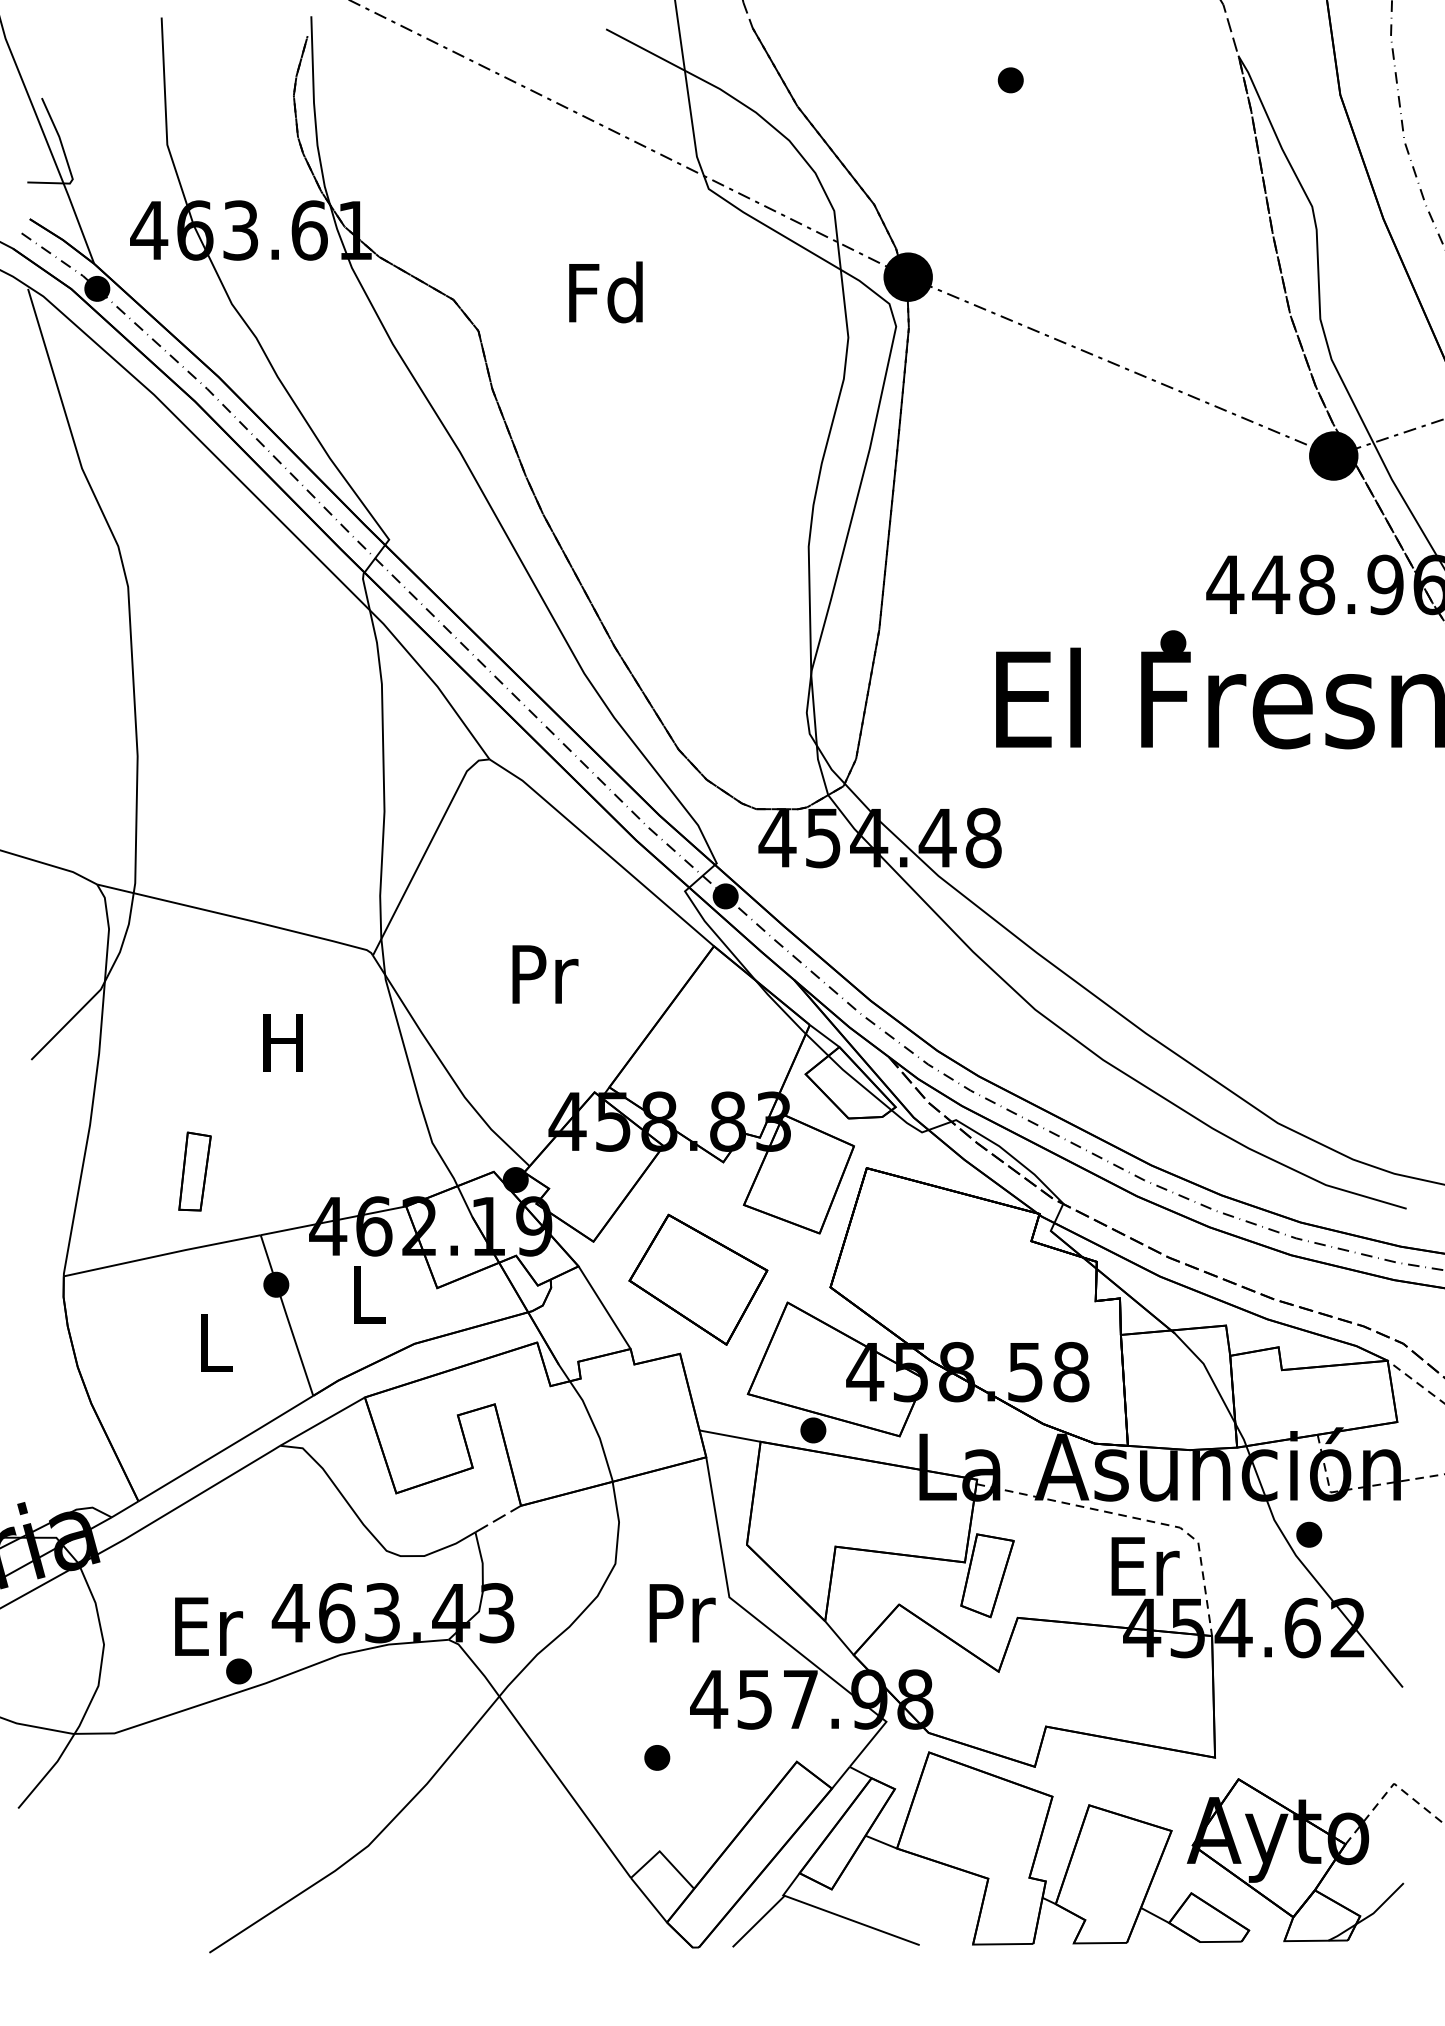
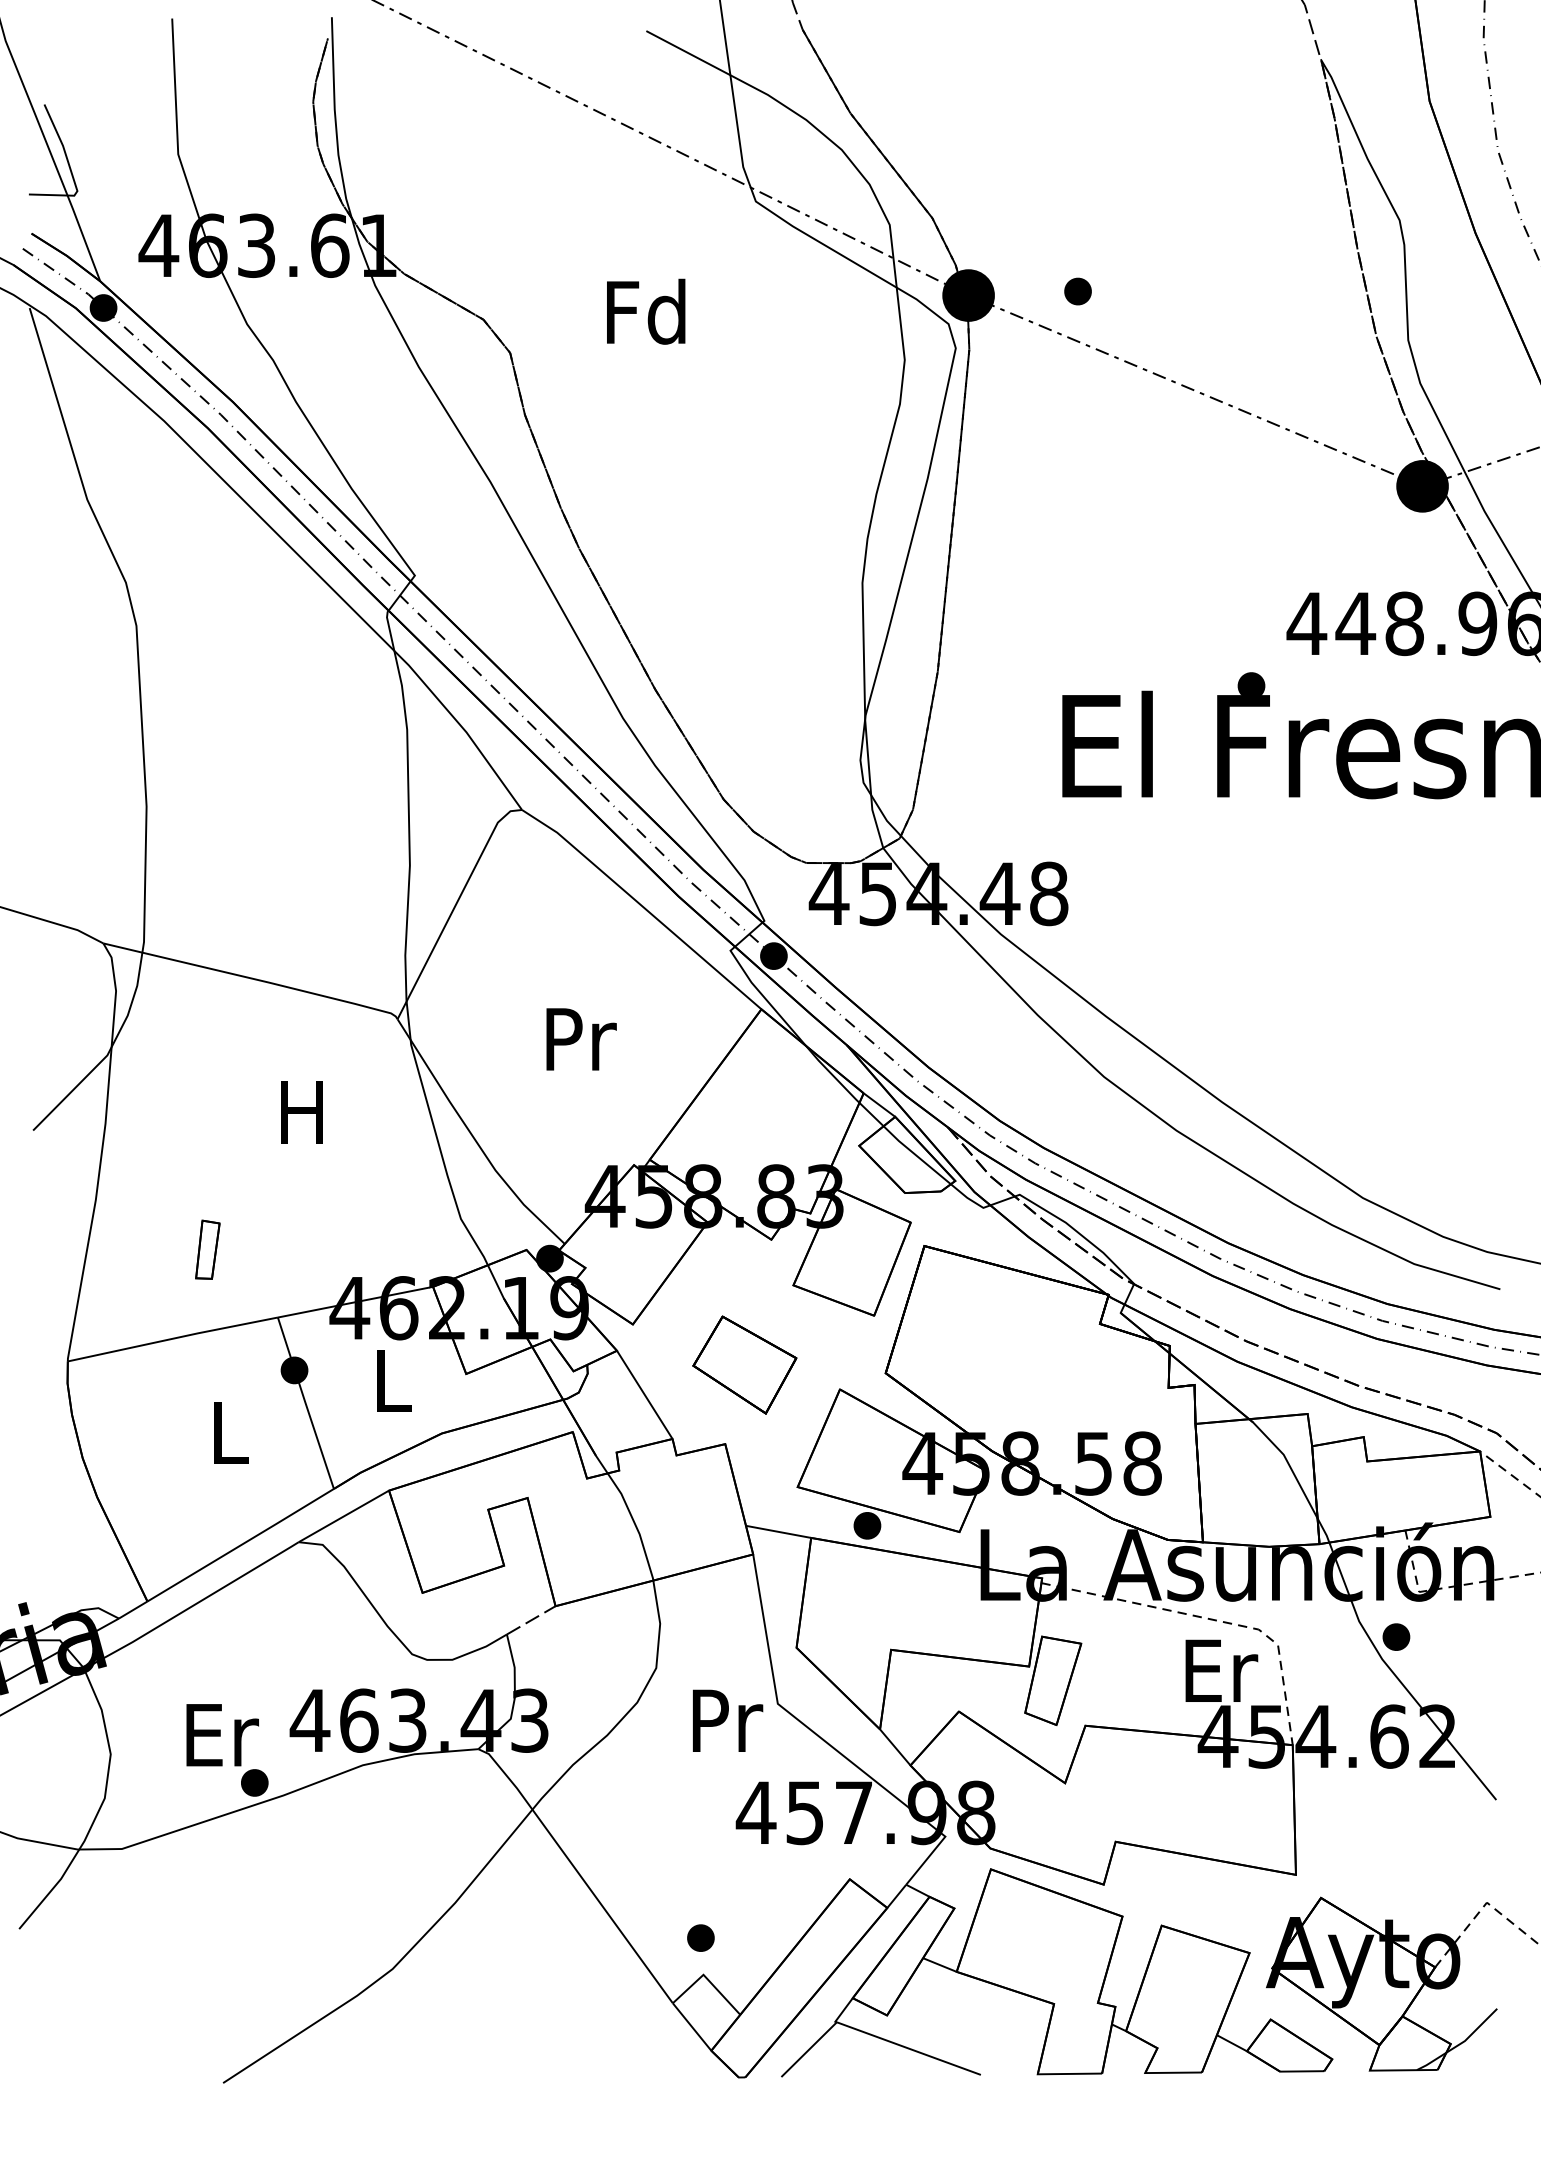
part: (1010, 80) -> (1077, 291), moved
part: (194, 1171) -> (207, 1249), size x0.7
part: (698, 1279) -> (744, 1364), size x0.7
part: (656, 1757) -> (700, 1937), moved

